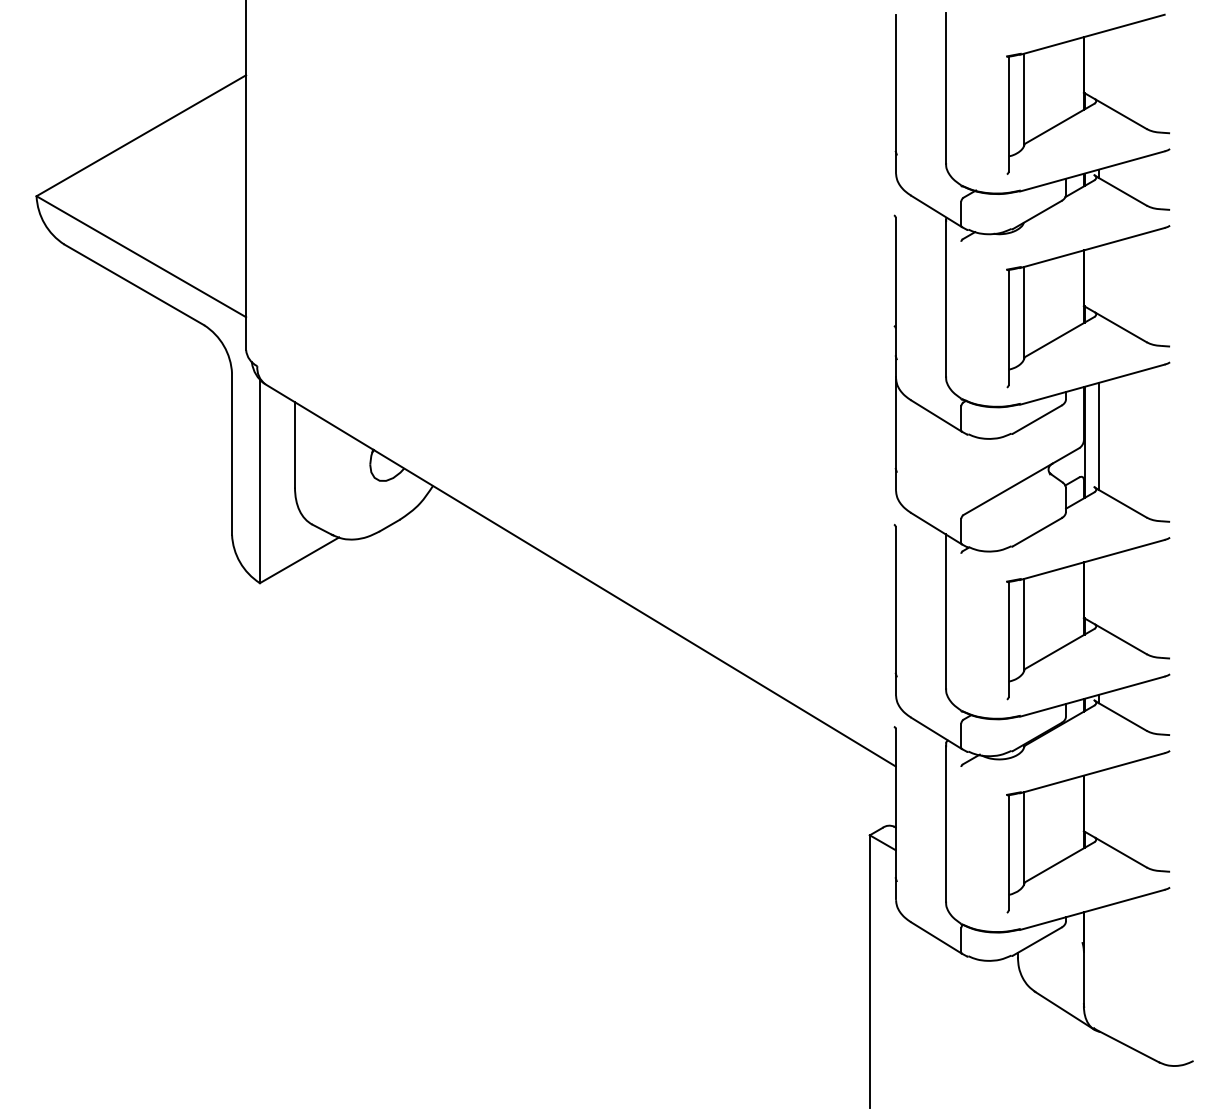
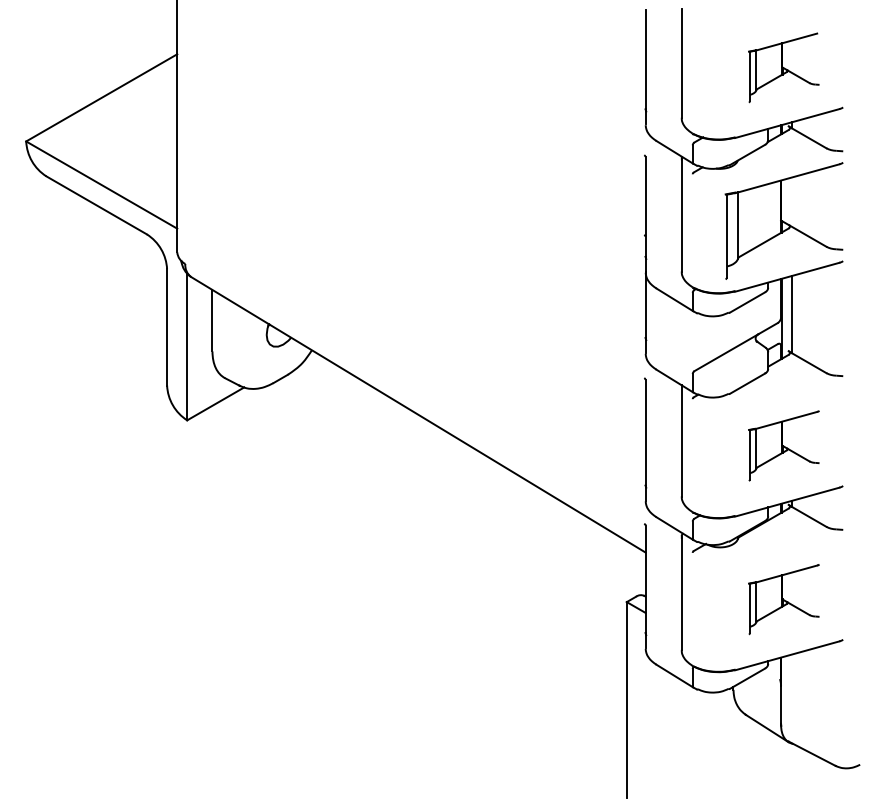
part: (1087, 93) -> (783, 67), size x0.6
part: (1087, 618) -> (783, 445), size x0.6
part: (1087, 831) -> (783, 599), size x0.6

